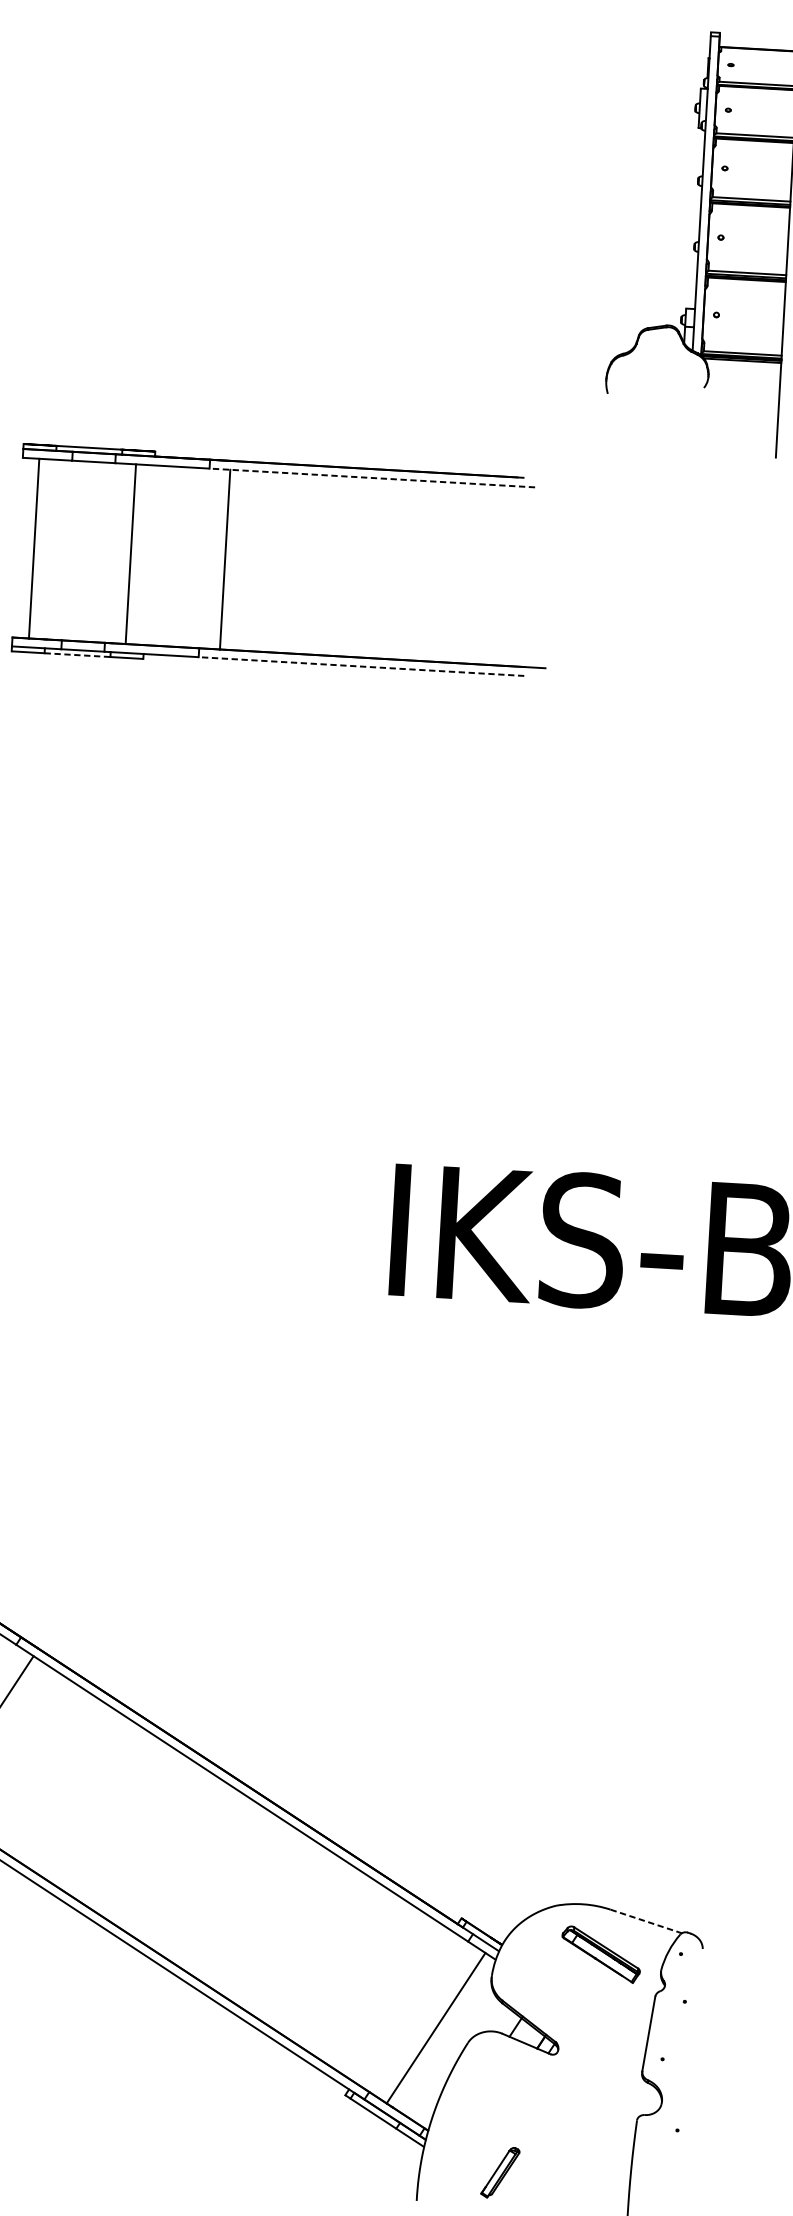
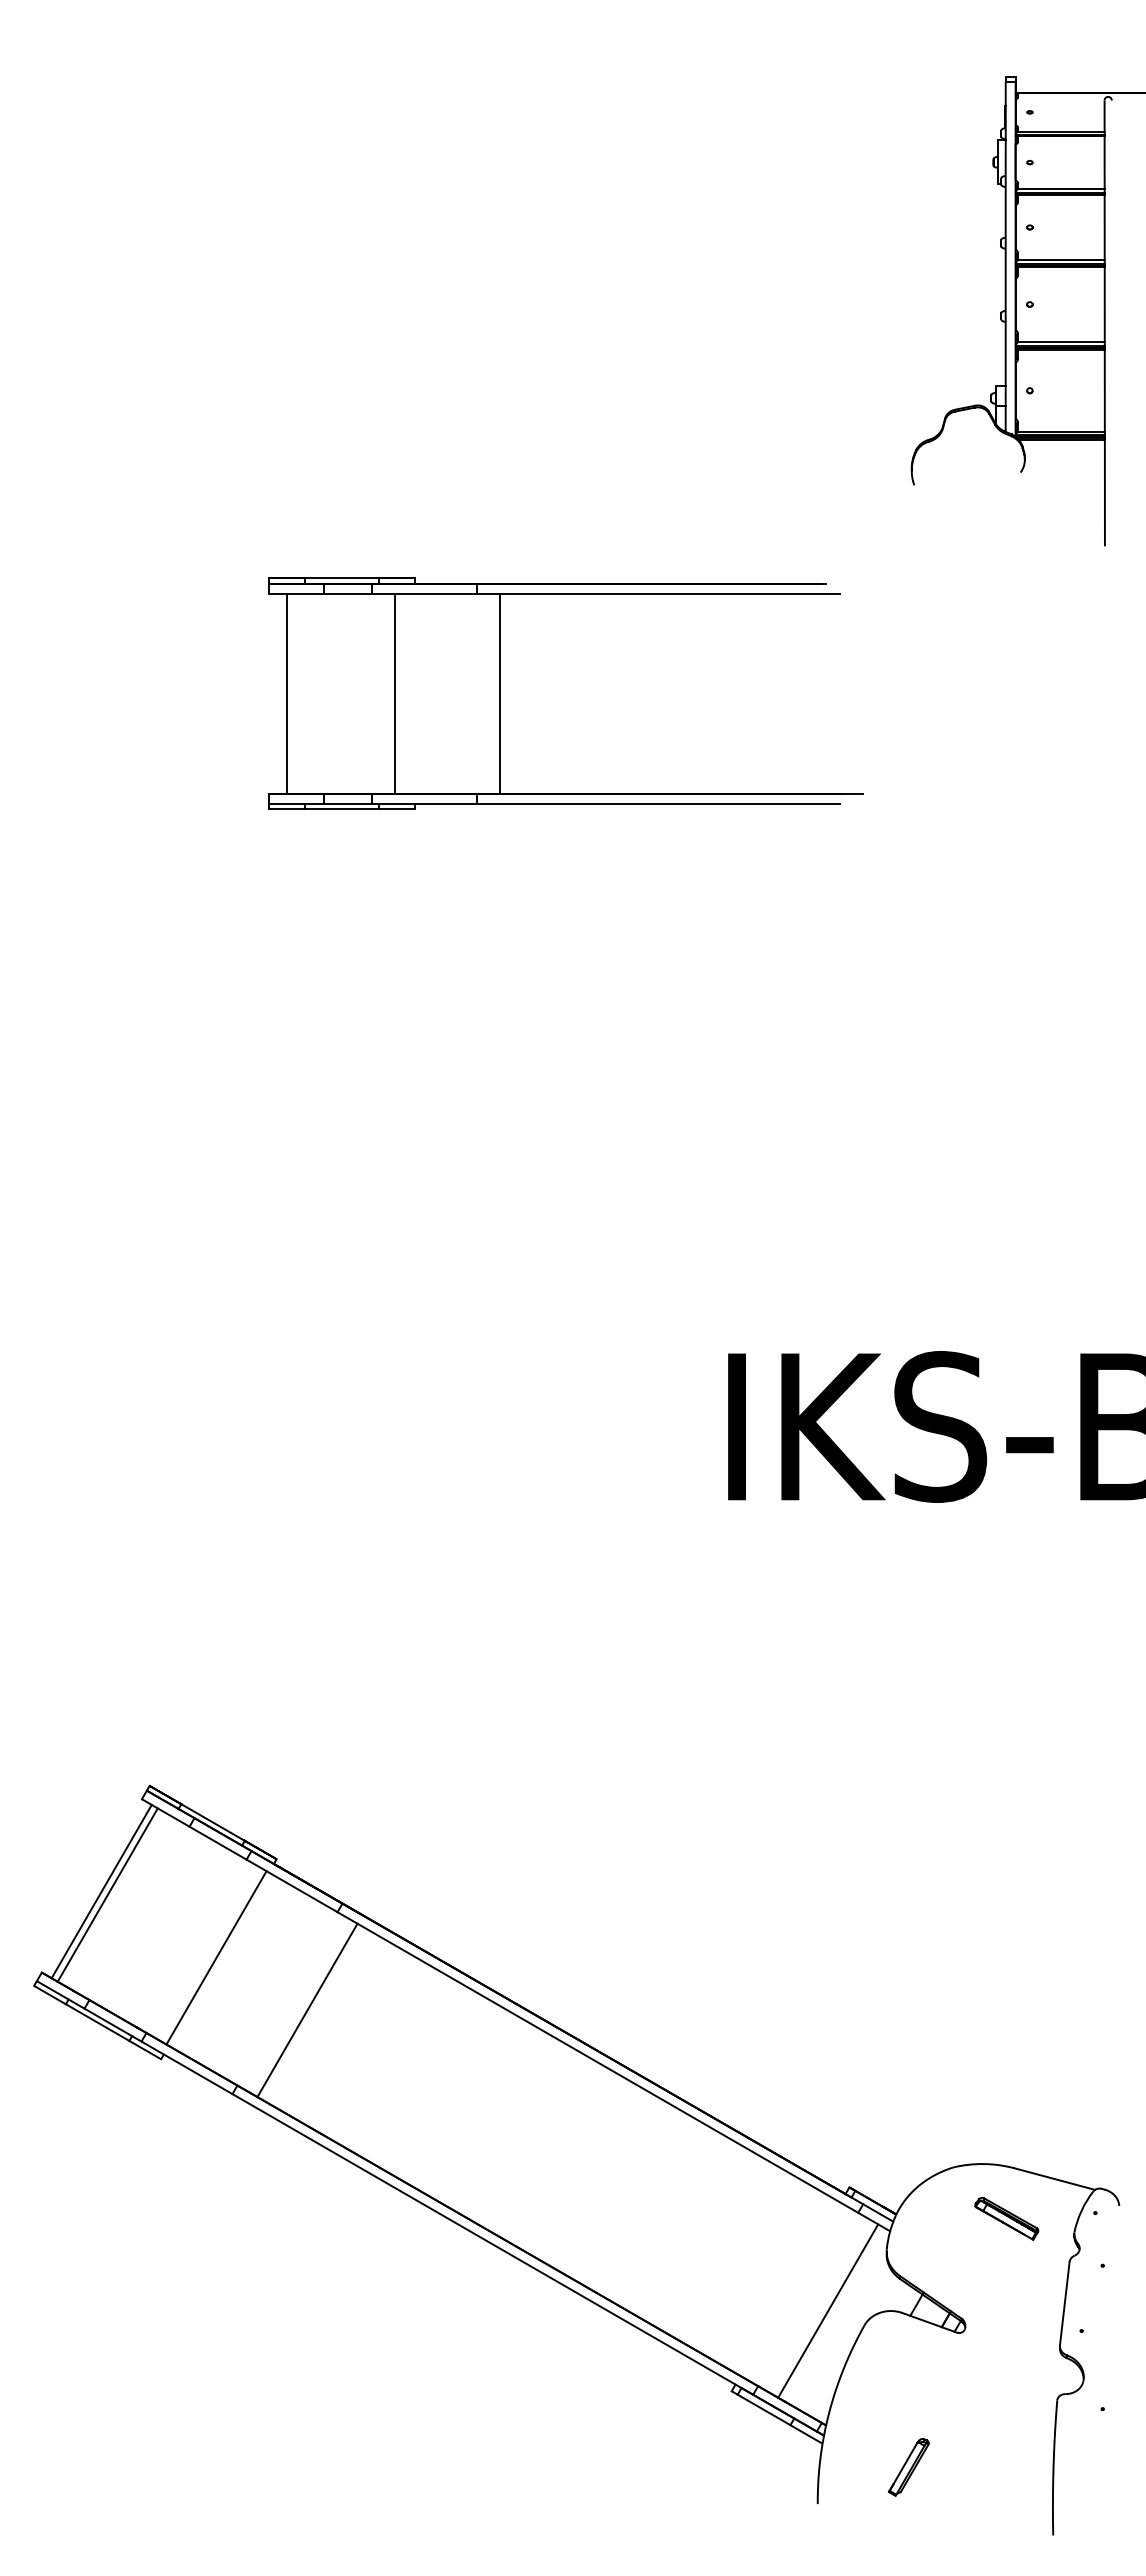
line: (371, 477) -> (657, 593), dashed -> solid
line: (77, 655) -> (342, 809), dashed -> solid
line: (360, 666) -> (657, 803), dashed -> solid
line: (646, 1921) -> (1054, 2179), dashed -> solid
part: (600, 1954) -> (1006, 2218), size x0.71

